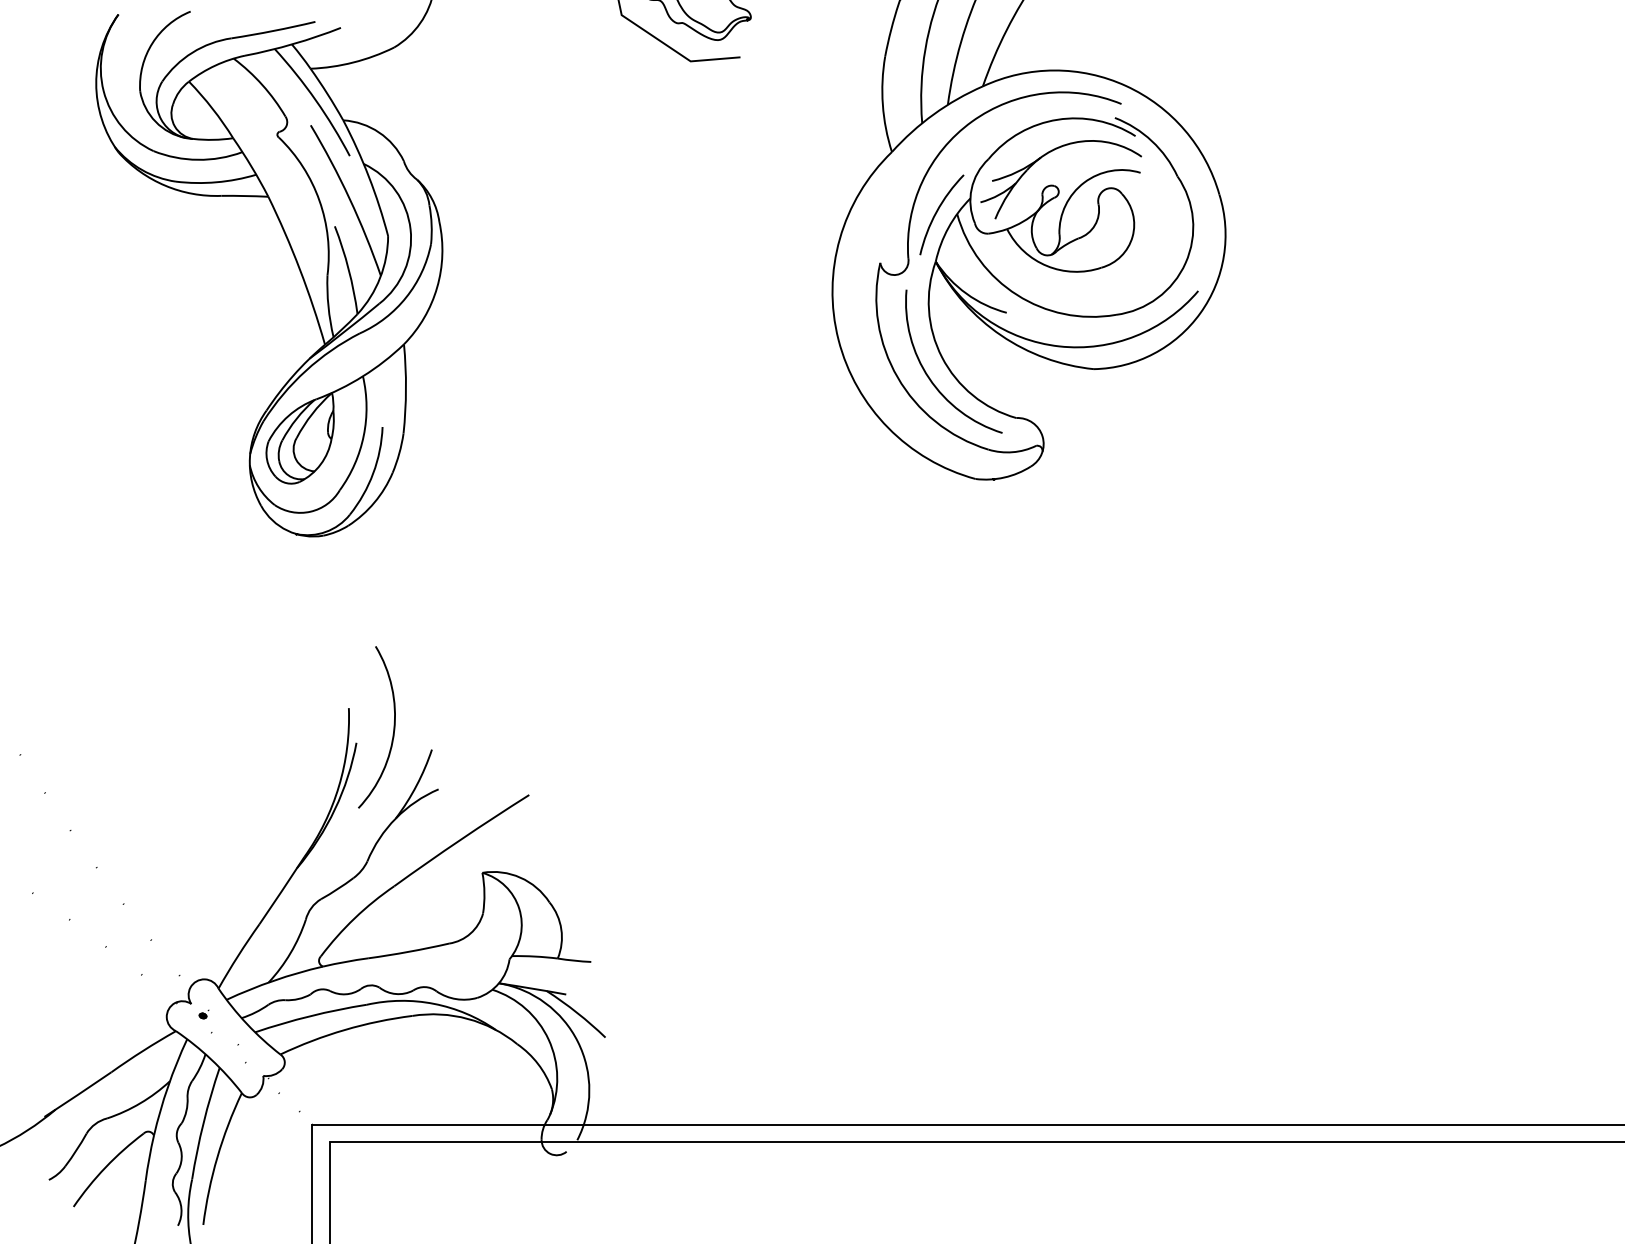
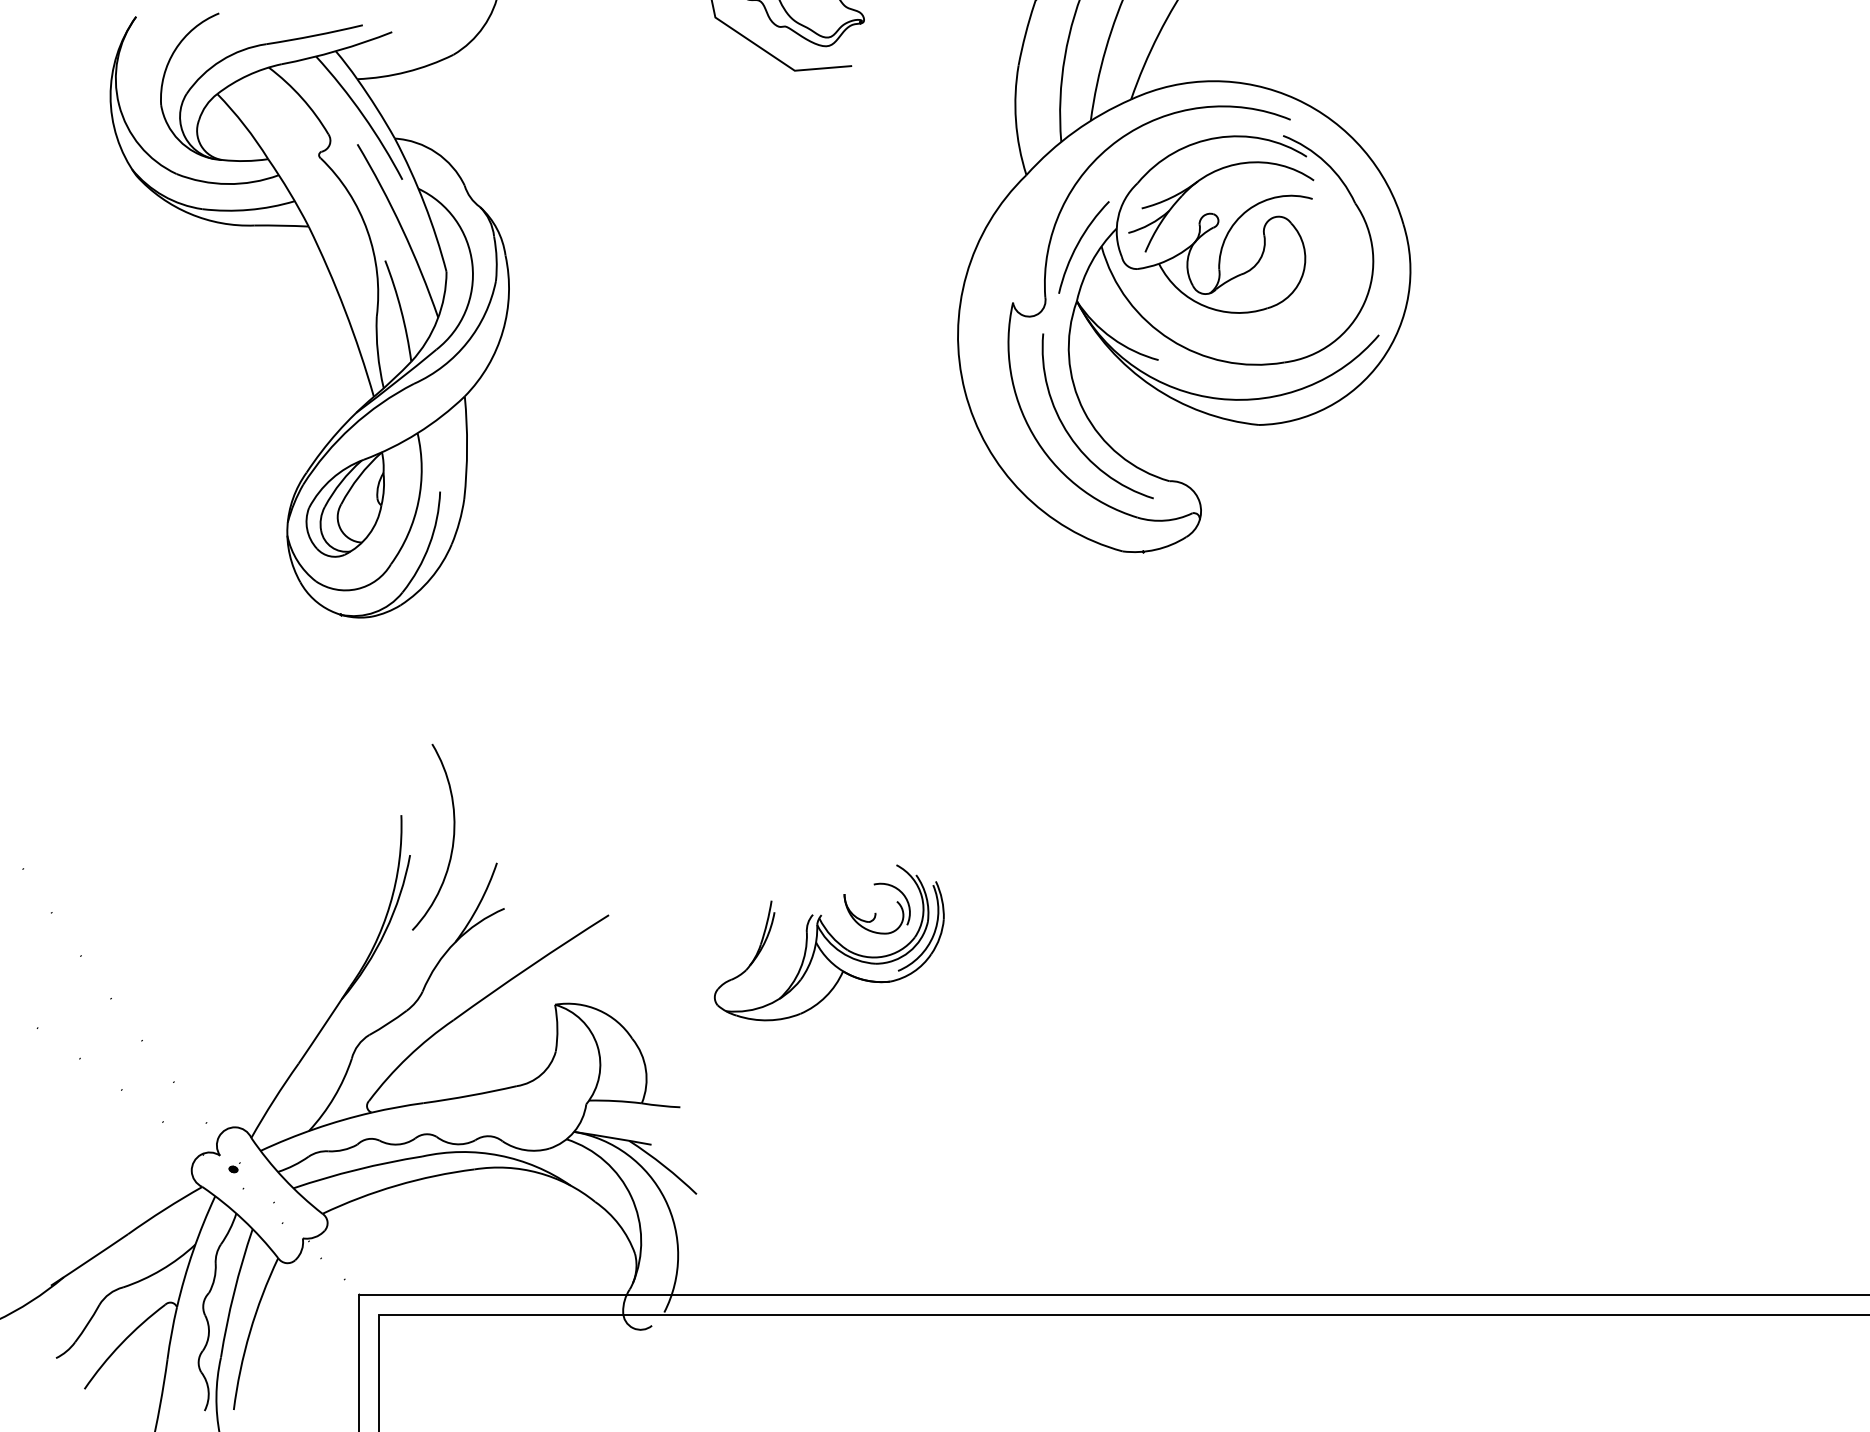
part: (720, 818) -> (829, 942), added

